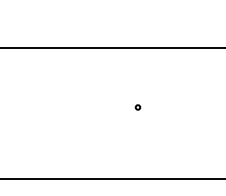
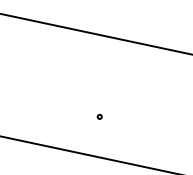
circle: (137, 107) -> (99, 116), moved

